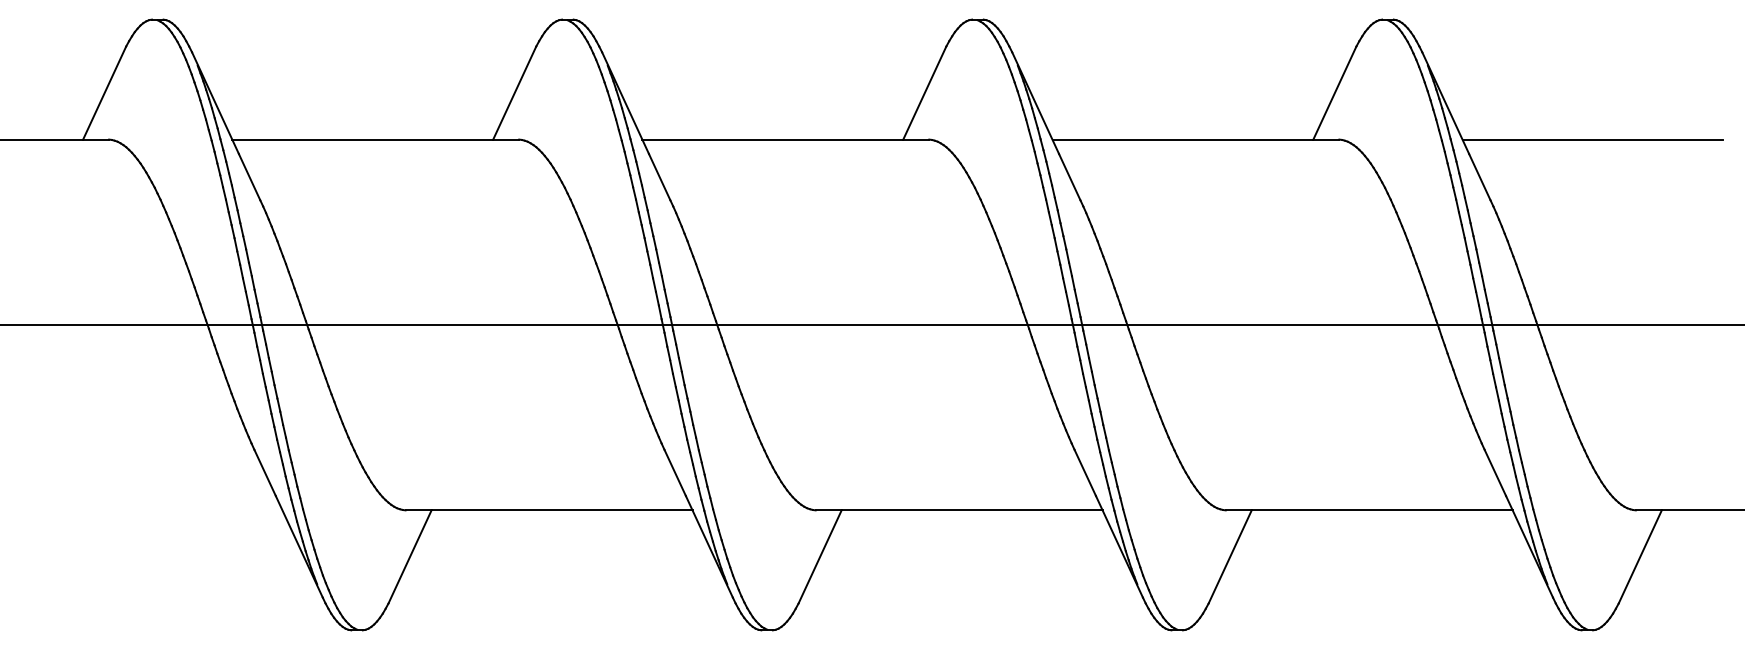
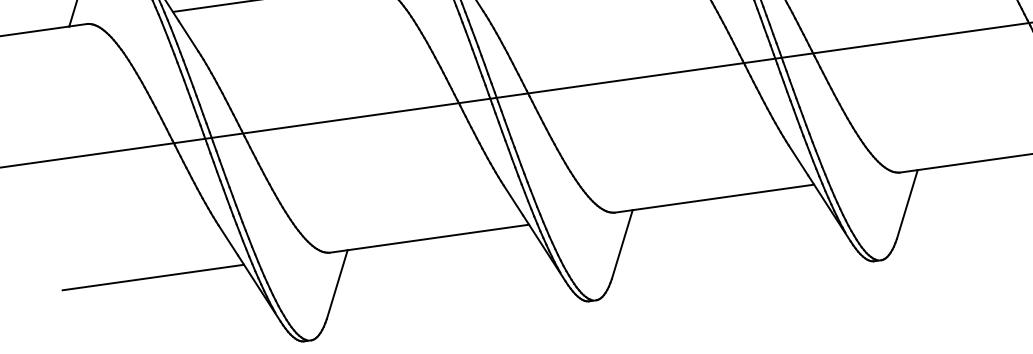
line: (151, 510) -> (153, 277), added

